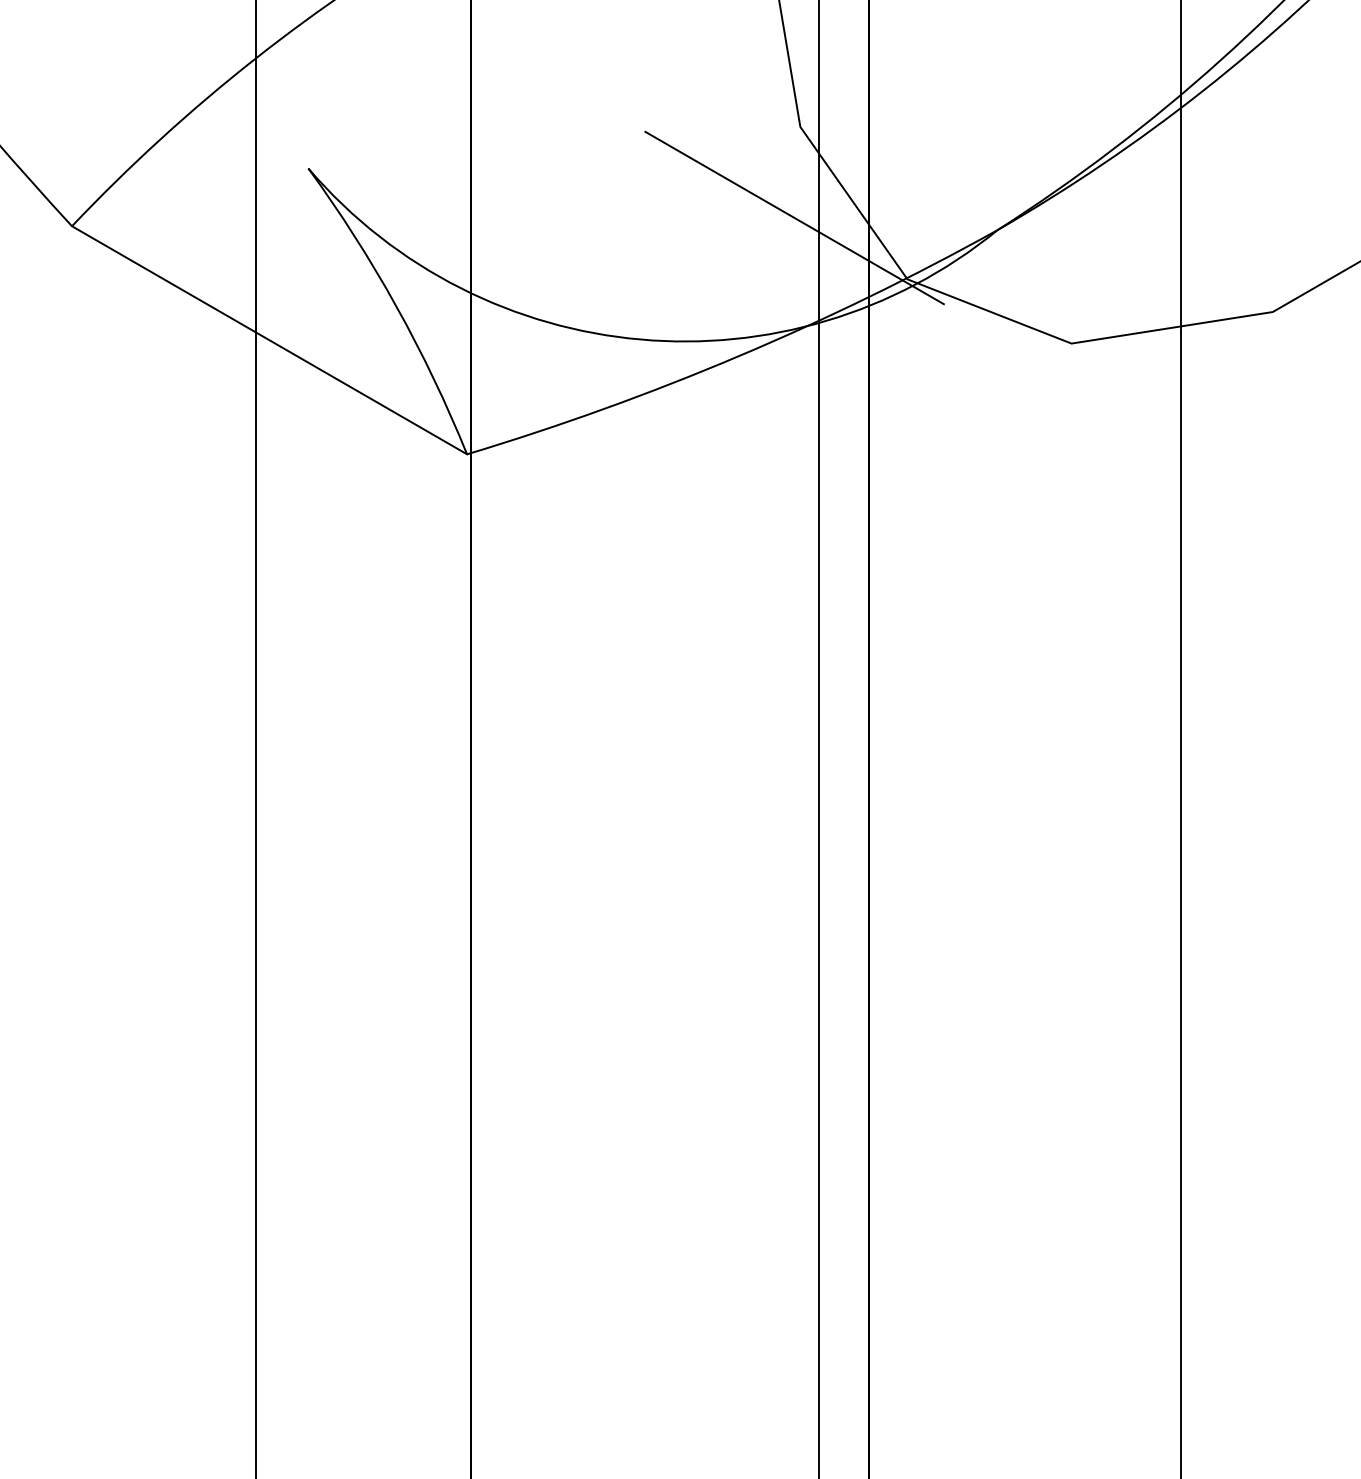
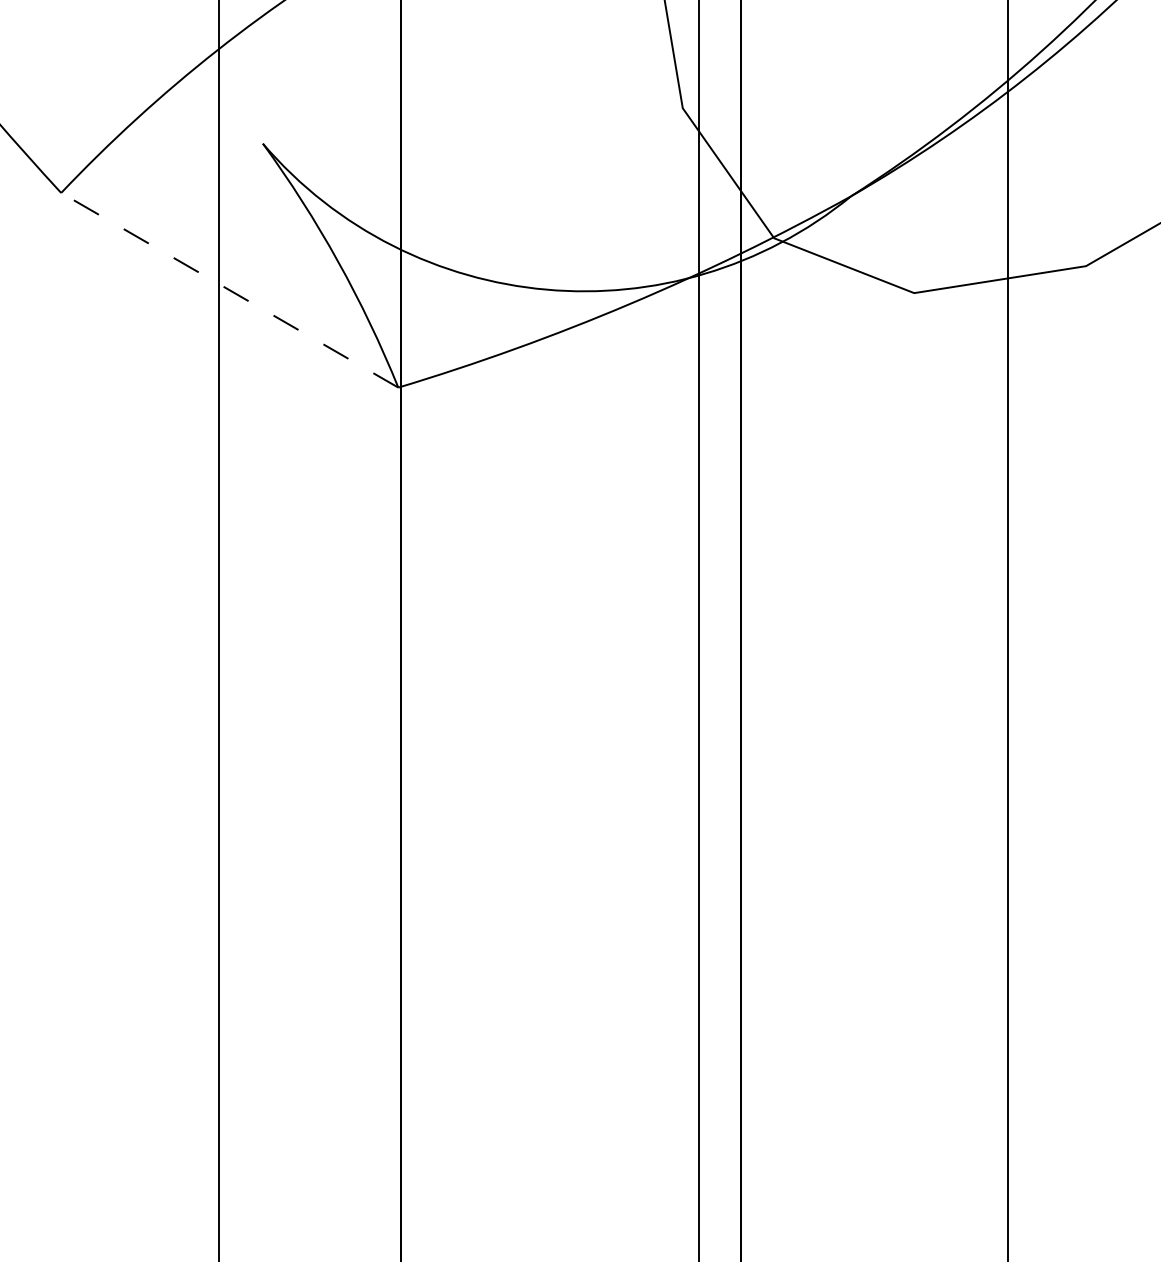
line: (794, 217) -> (677, 185), removed
line: (269, 340) -> (229, 290), solid -> dashed

